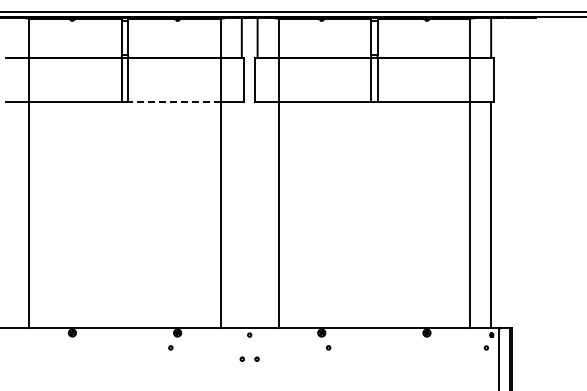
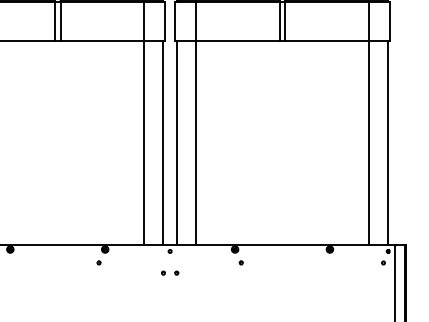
line: (173, 102) -> (101, 41), dashed -> solid
line: (241, 214) -> (162, 142), added
line: (257, 214) -> (177, 142), added

